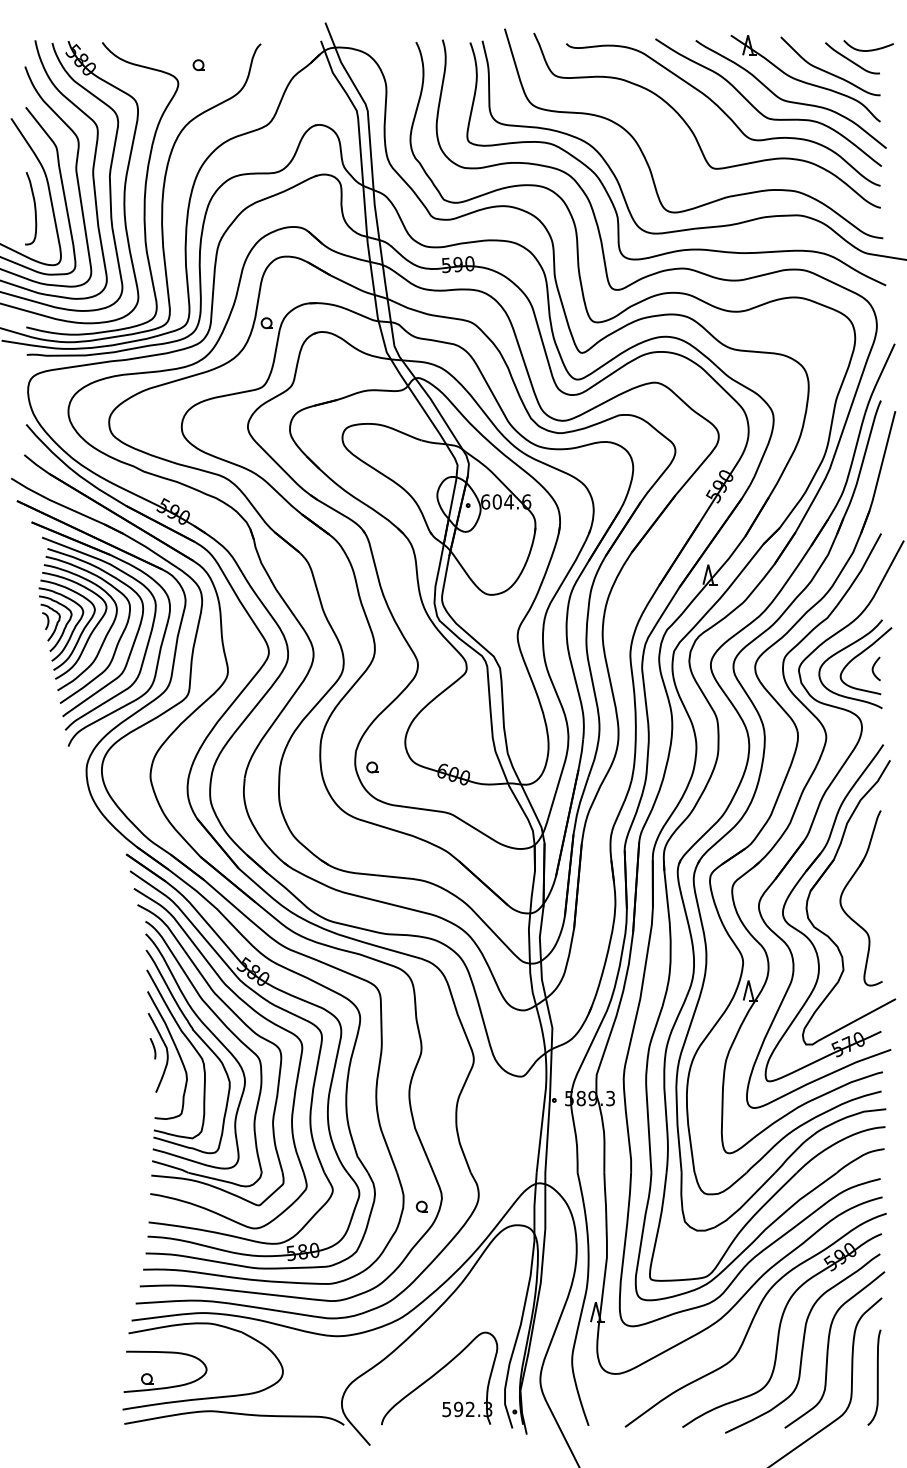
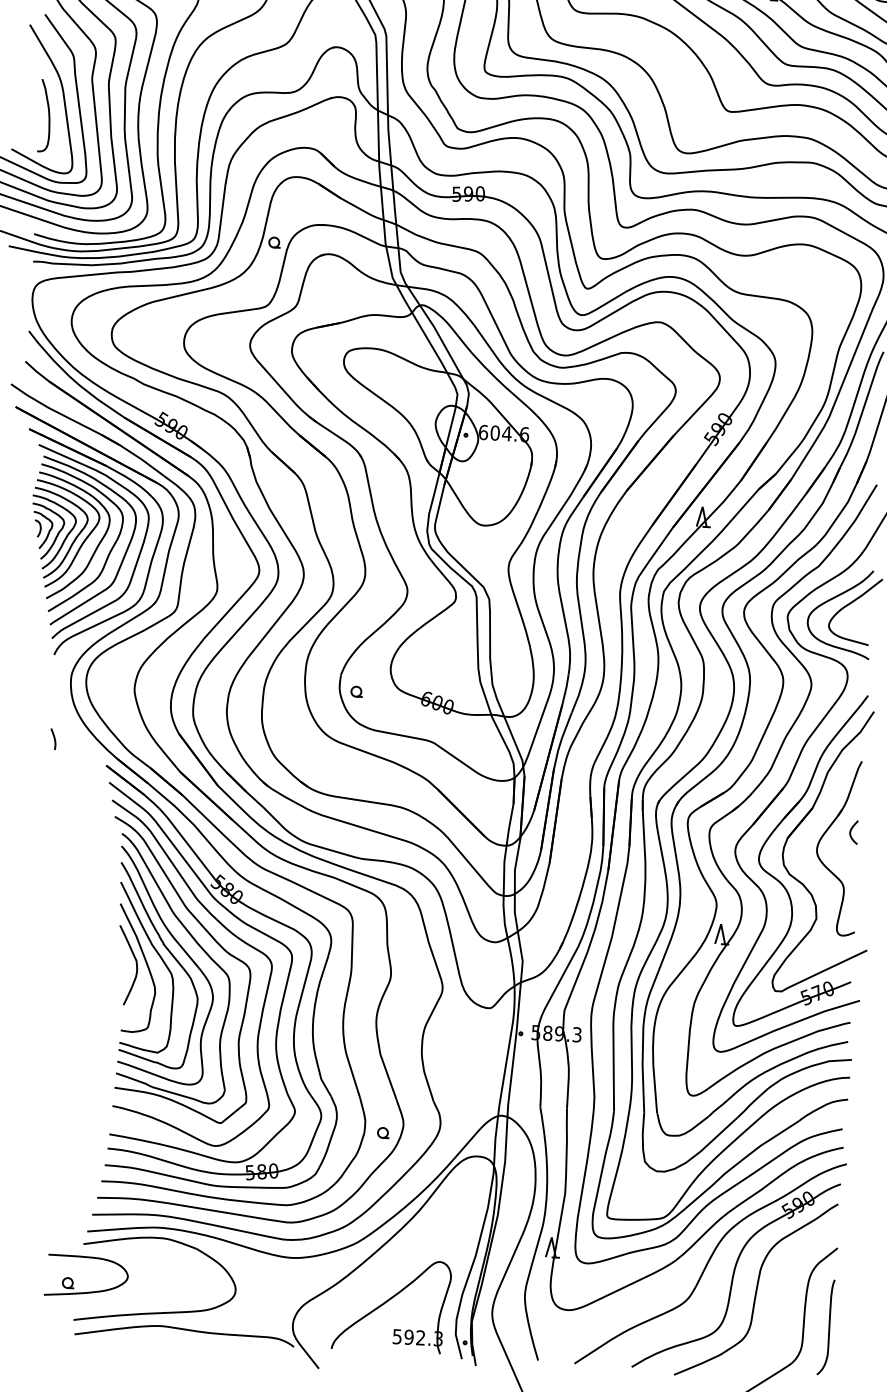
curve: (873, 668) -> (851, 831), moved
curve: (153, 1048) -> (53, 738), moved
curve: (828, 1349) -> (781, 1296), removed
part: (152, 1376) -> (73, 1280), moved

